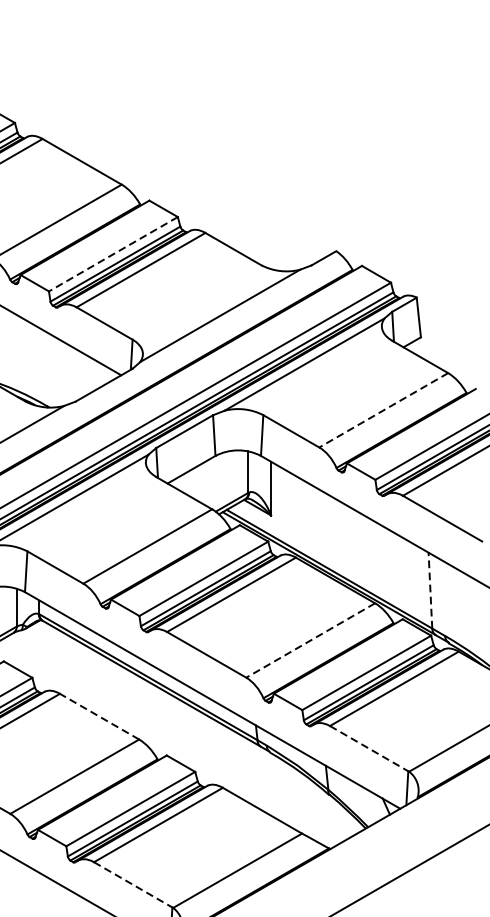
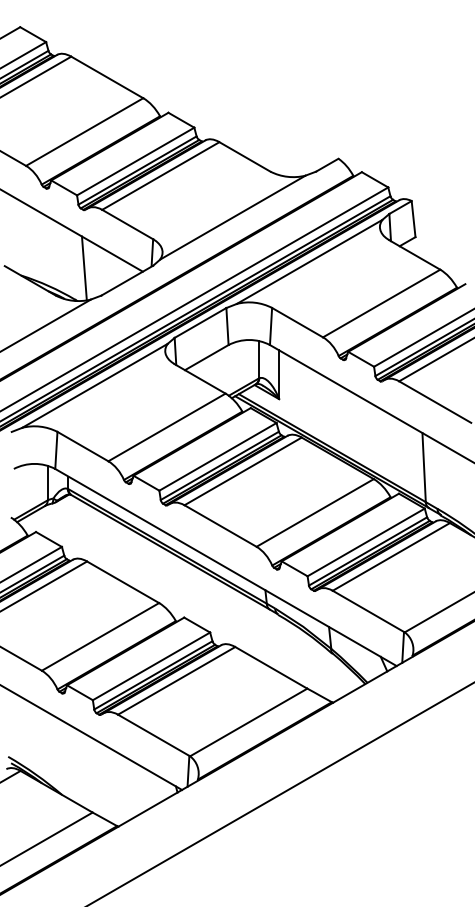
line: (113, 254) -> (135, 161), dashed -> solid
line: (56, 371) -> (83, 268), added
line: (383, 410) -> (381, 303), dashed -> solid
line: (430, 590) -> (424, 467), dashed -> solid
line: (311, 639) -> (315, 512), dashed -> solid
line: (99, 716) -> (123, 582), dashed -> solid
line: (369, 748) -> (368, 611), dashed -> solid
line: (134, 885) -> (154, 735), dashed -> solid

